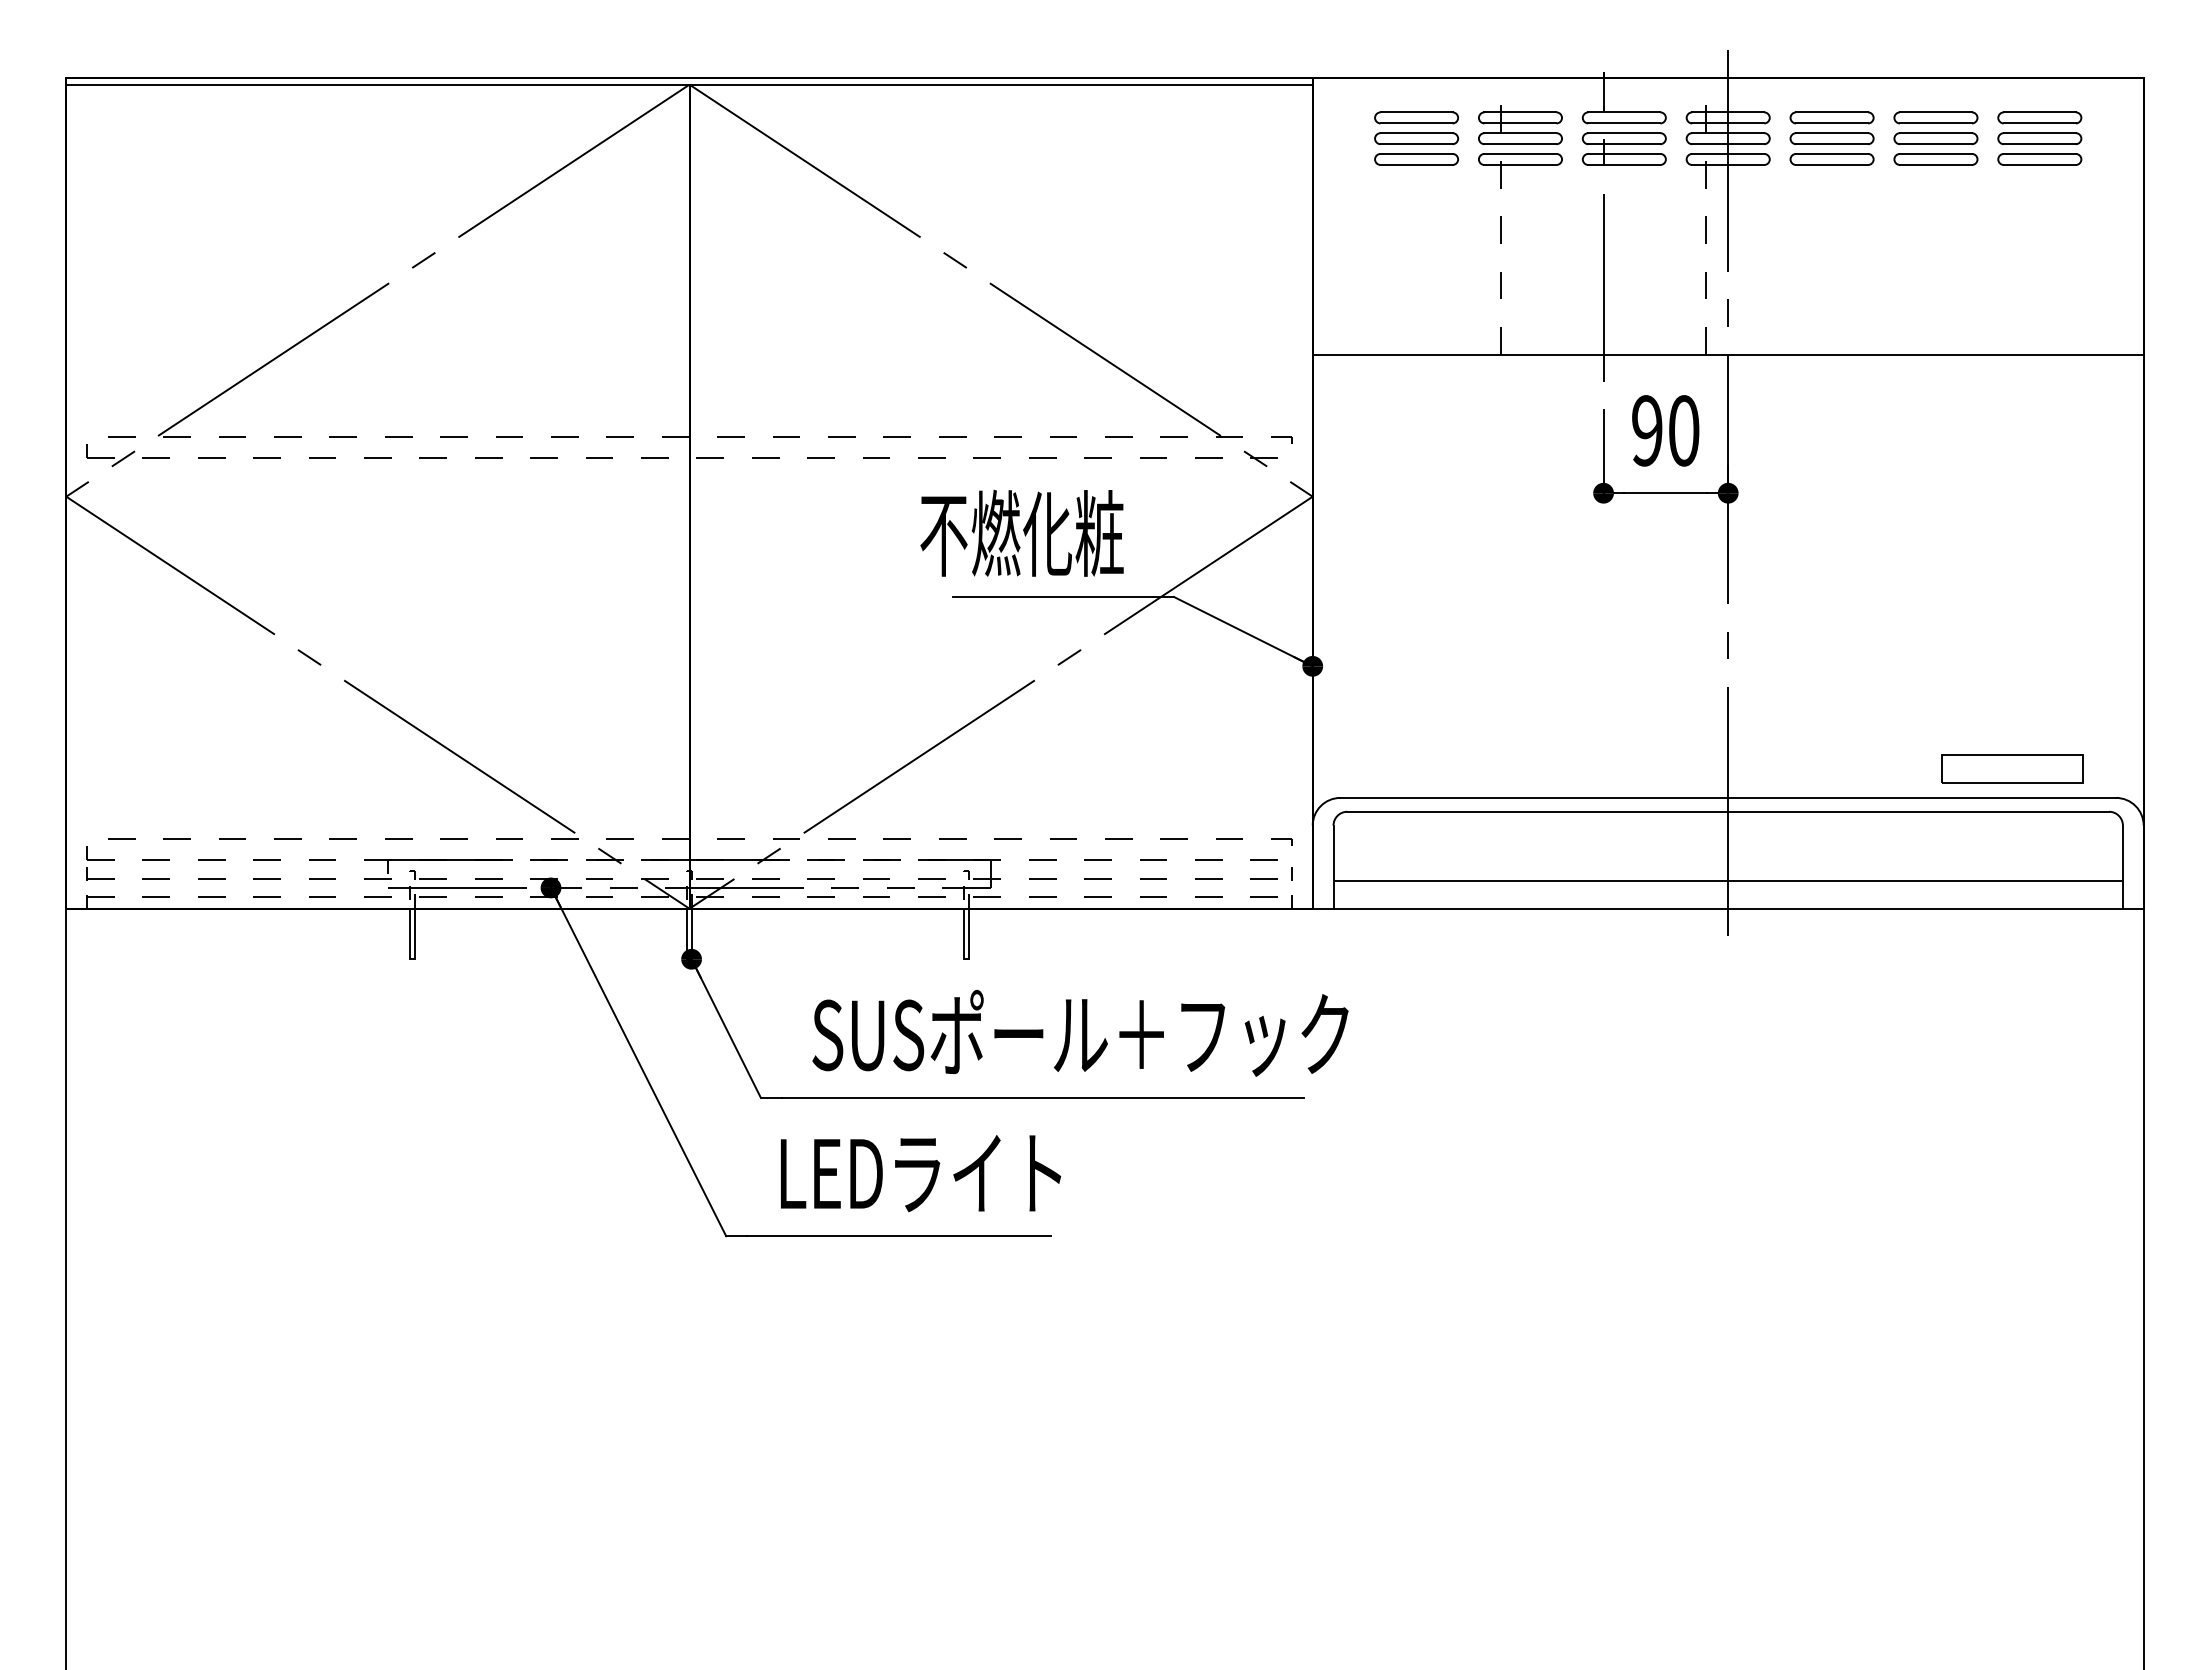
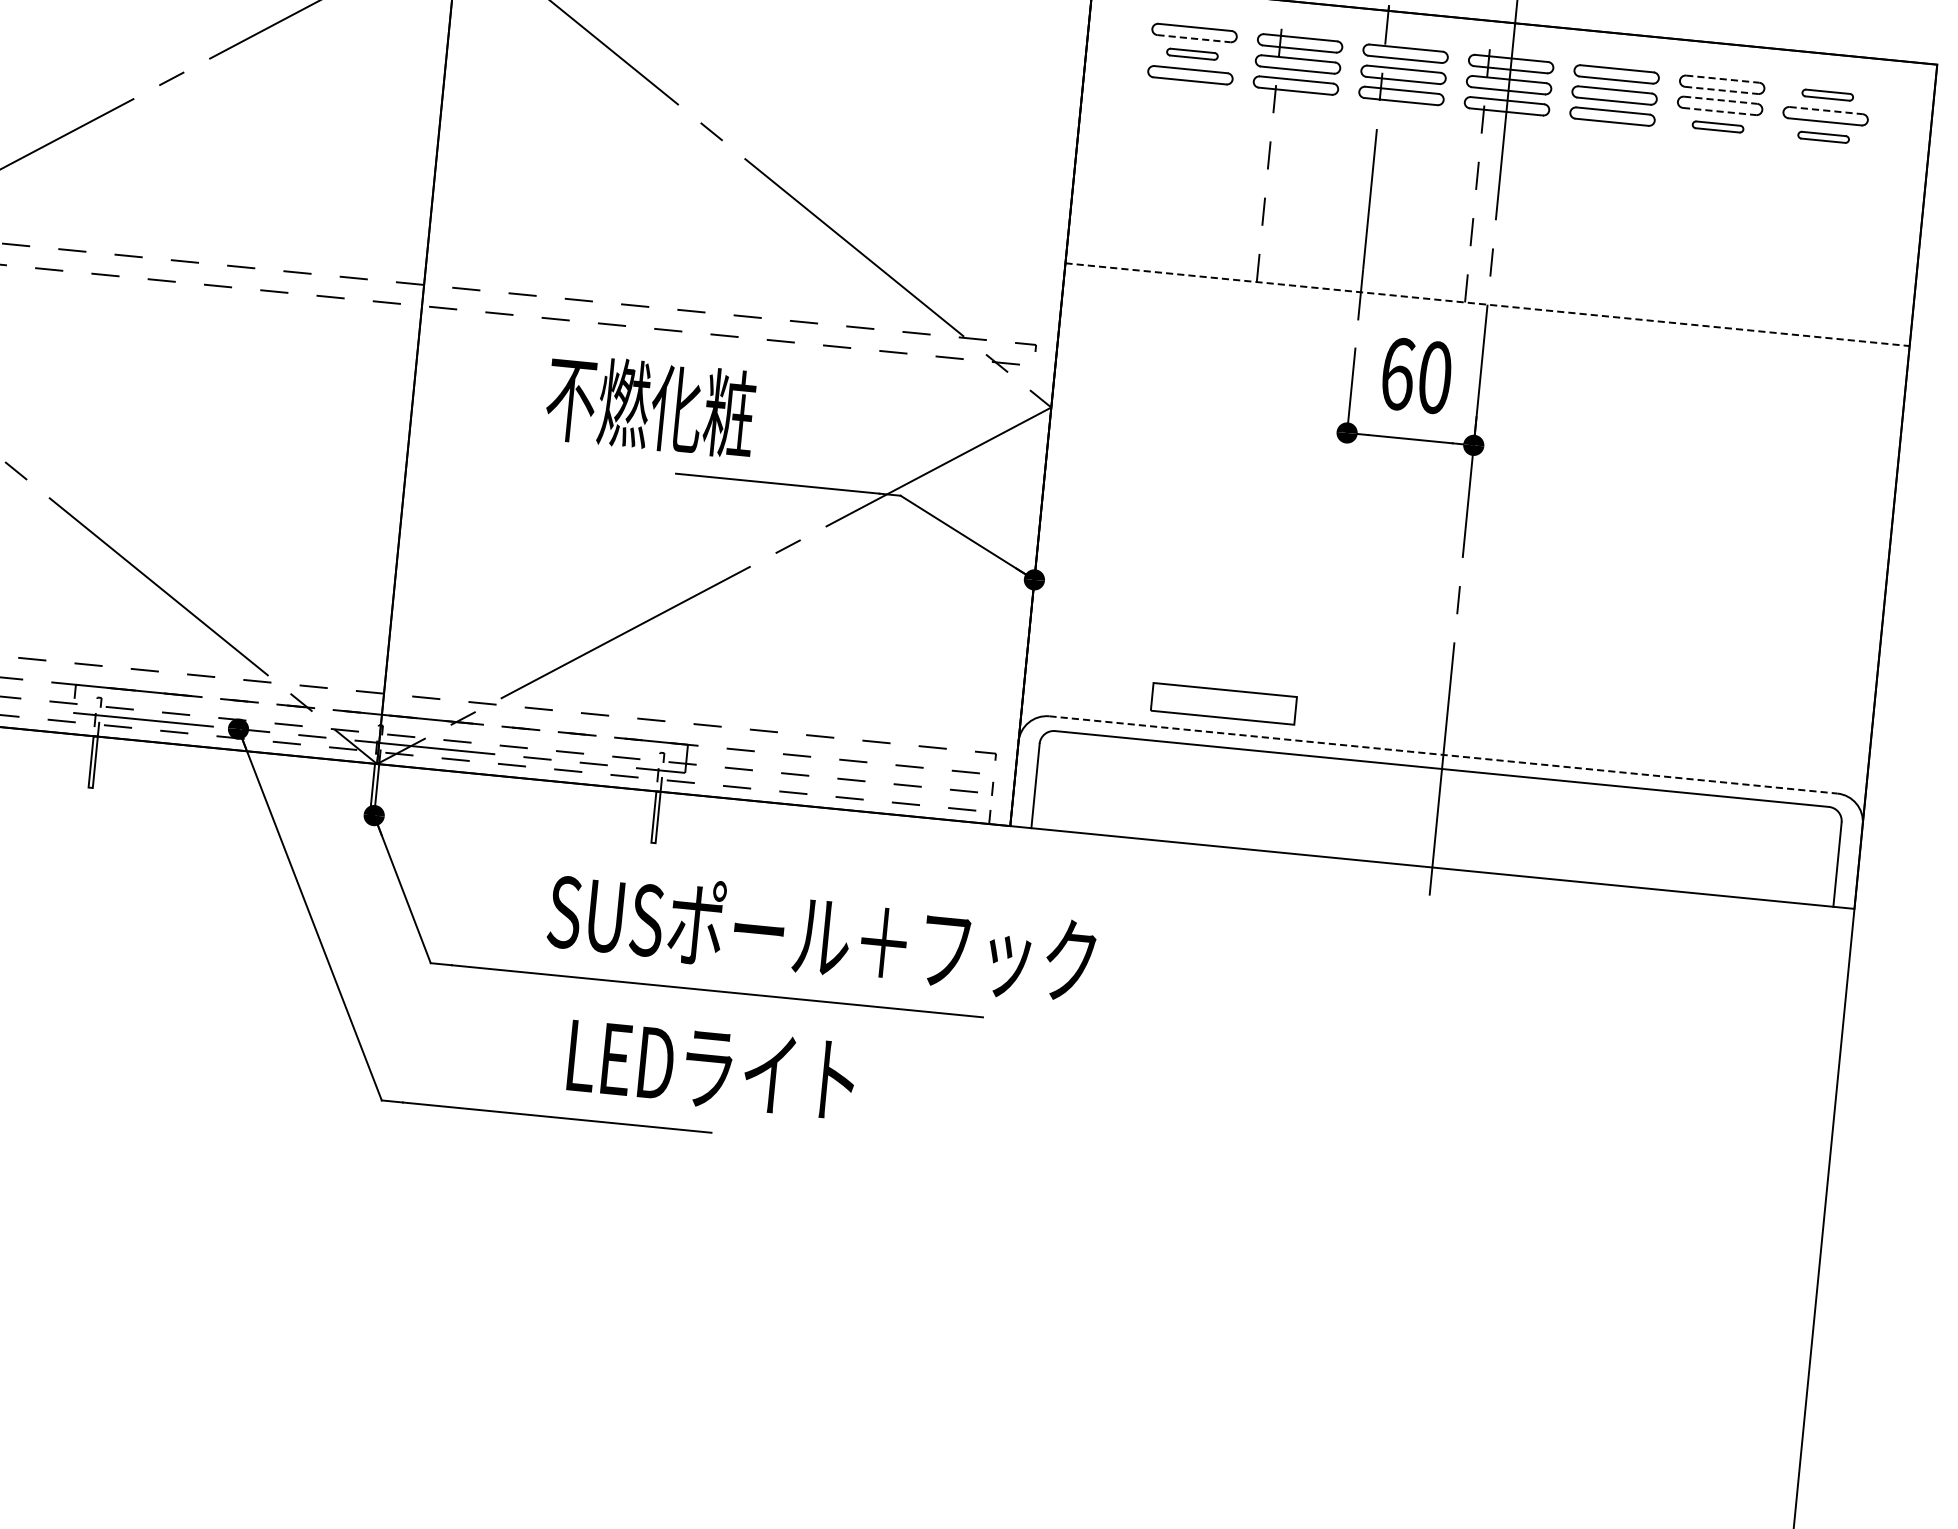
line: (1936, 112) -> (1723, 79), solid -> dashed
part: (2039, 117) -> (1827, 94), size x0.6
line: (1417, 123) -> (1194, 38), solid -> dashed
line: (1936, 123) -> (1722, 90), solid -> dashed
line: (1936, 133) -> (1721, 100), solid -> dashed
line: (2040, 133) -> (1826, 111), solid -> dashed
part: (1416, 138) -> (1192, 53), size x0.6
line: (1936, 144) -> (1720, 111), solid -> dashed
part: (1935, 159) -> (1717, 126), size x0.6
part: (2039, 159) -> (1823, 137), size x0.6
line: (1728, 354) -> (1487, 304), solid -> dashed
text: (1647, 430) -> (1398, 373), 90 -> 60
text: (1021, 532) -> (650, 404), moved
part: (2012, 768) -> (1224, 703), moved
line: (1728, 797) -> (1443, 754), solid -> dashed
line: (1727, 881) -> (1434, 839), removed
text: (1080, 1033) -> (821, 935), moved
text: (921, 1173) -> (712, 1068), moved

